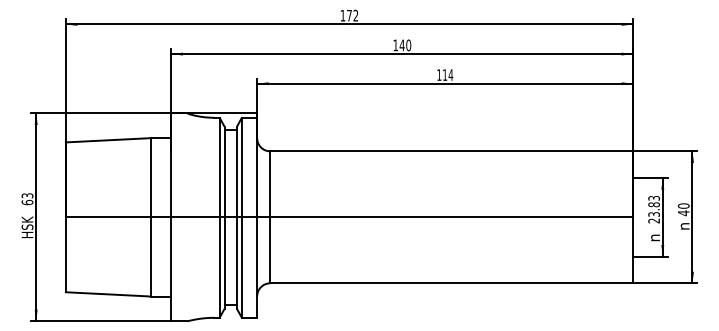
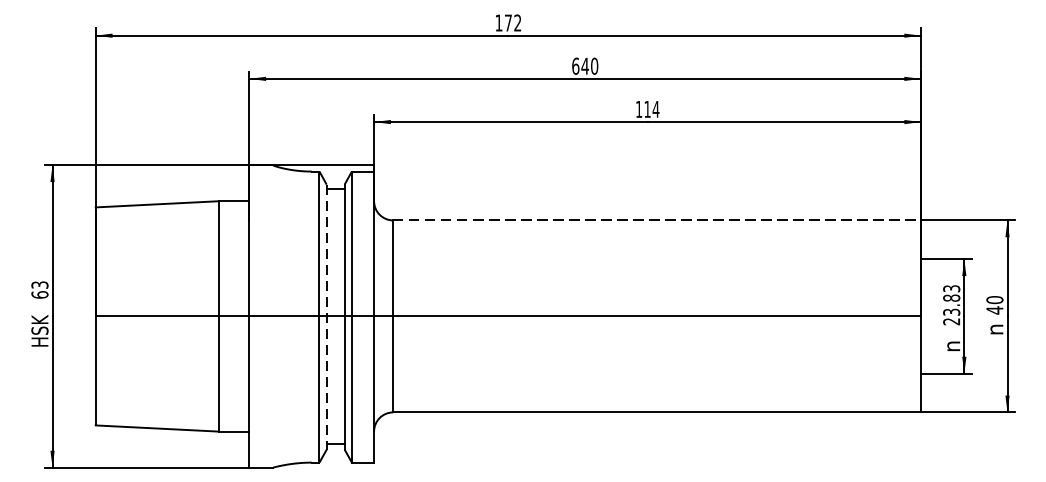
text: (395, 45) -> (575, 66), 140 -> 640
line: (452, 151) -> (658, 220), solid -> dashed
line: (224, 218) -> (326, 318), solid -> dashed

